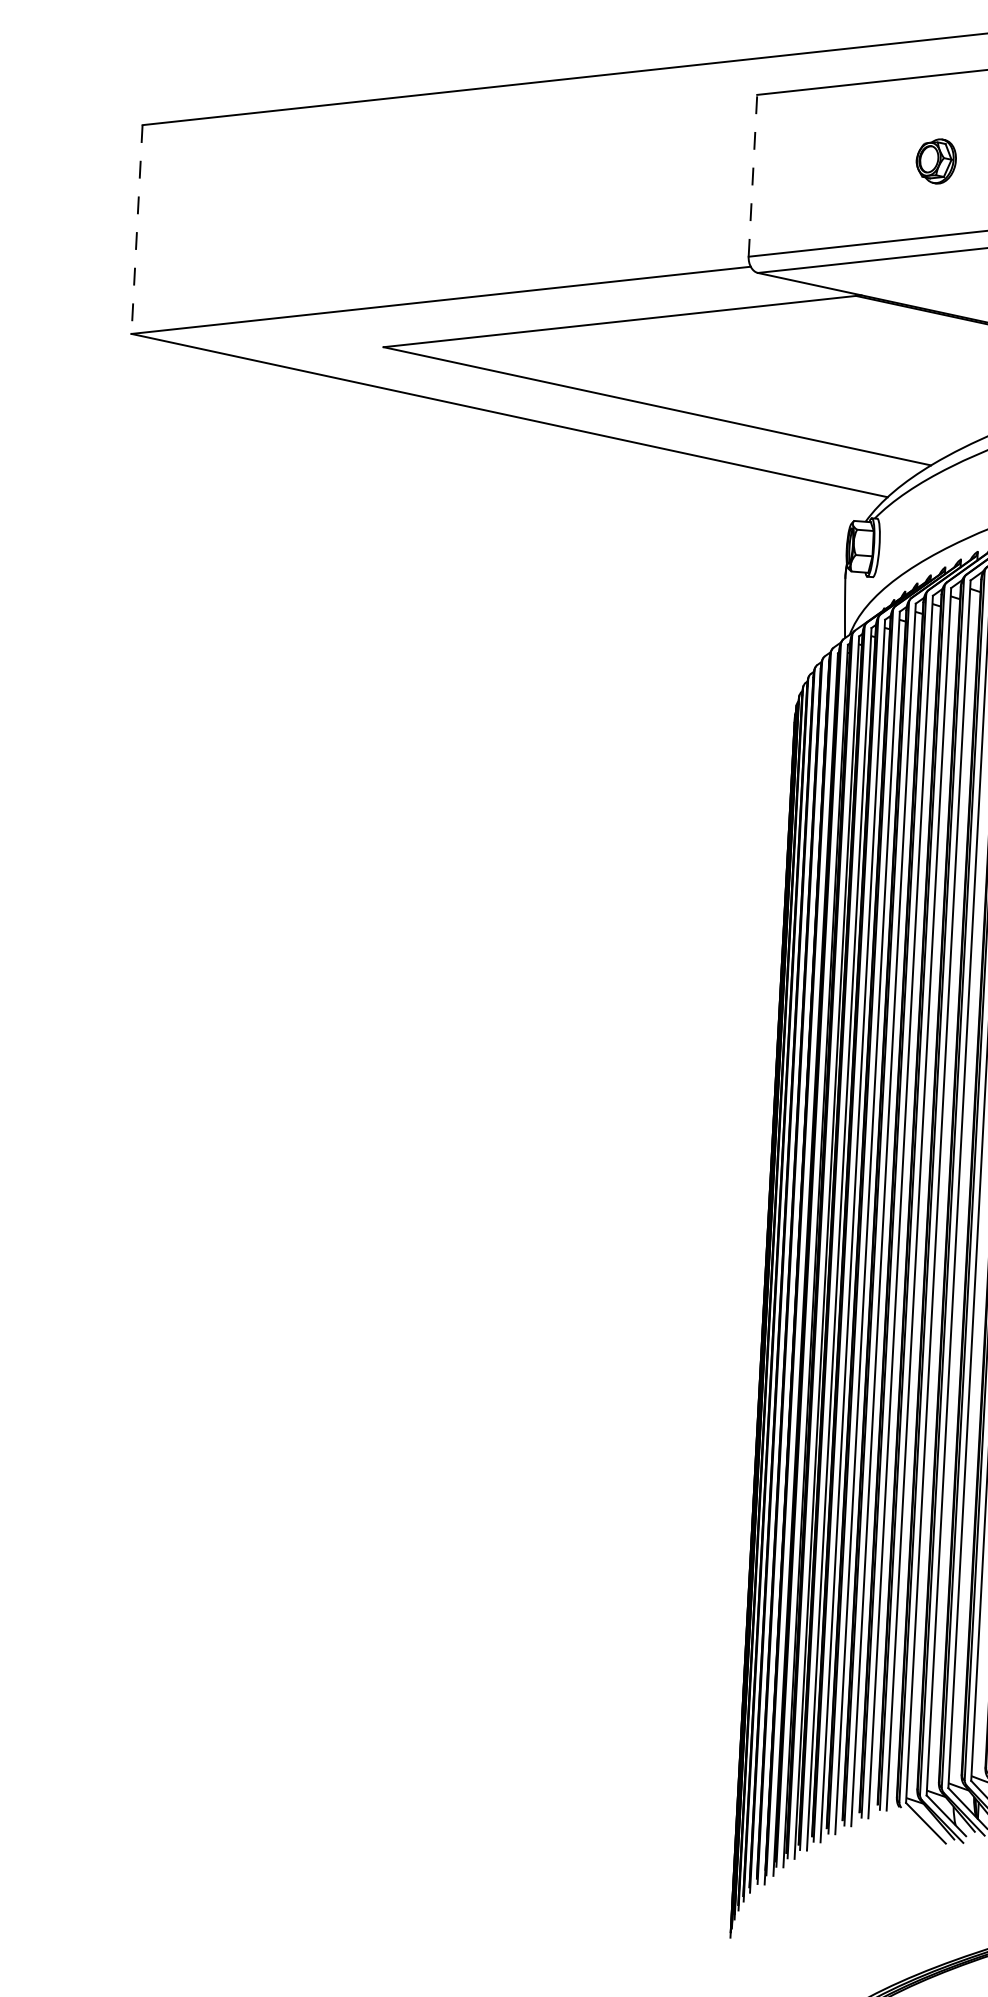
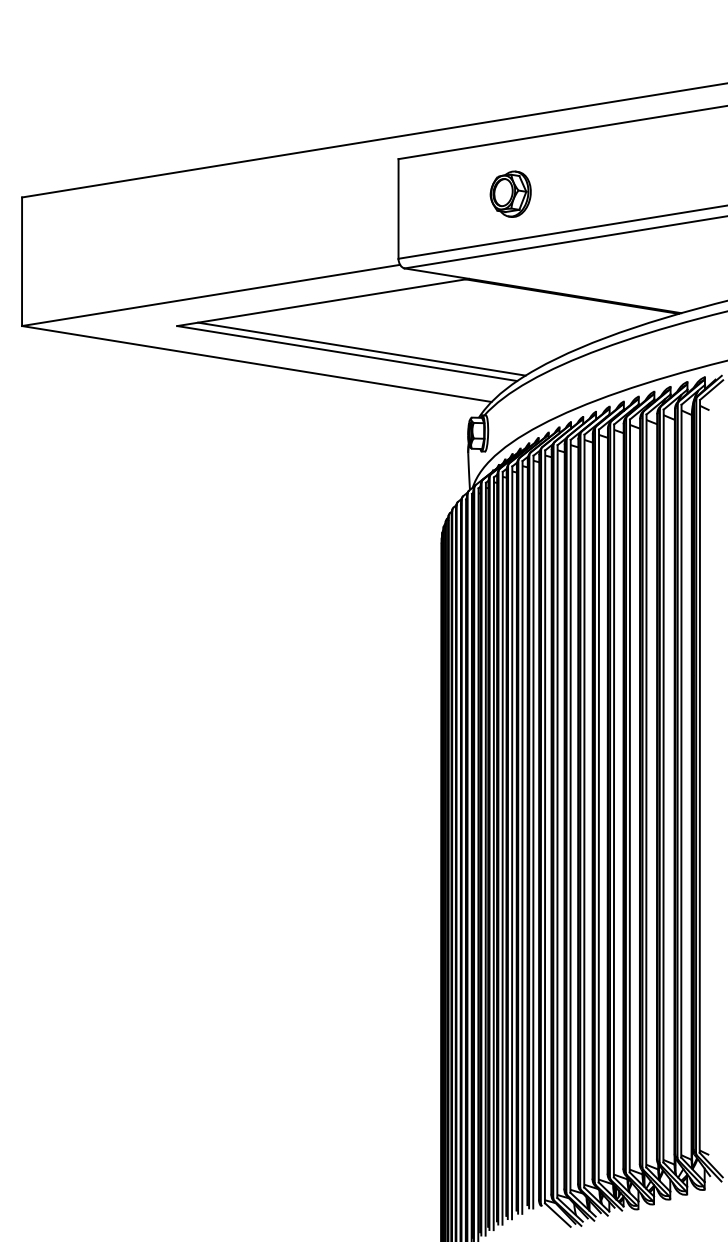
part: (936, 160) -> (510, 193), size x1.67
line: (752, 175) -> (398, 208), dashed -> solid
line: (137, 230) -> (22, 262), dashed -> solid
line: (680, 399) -> (361, 348), added

